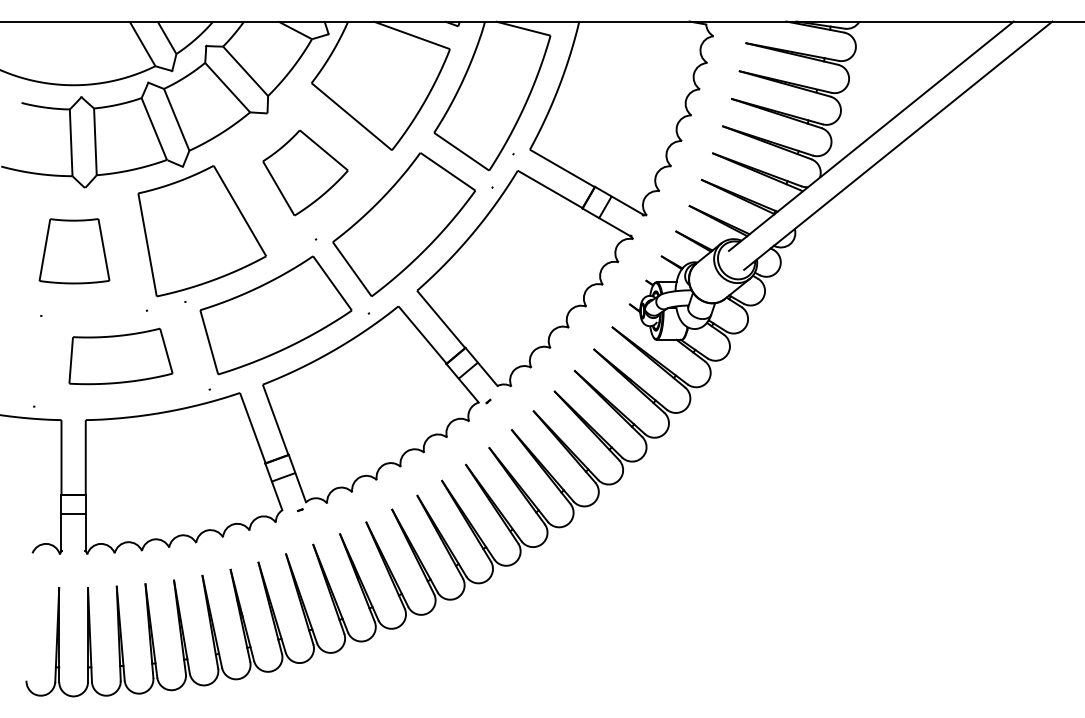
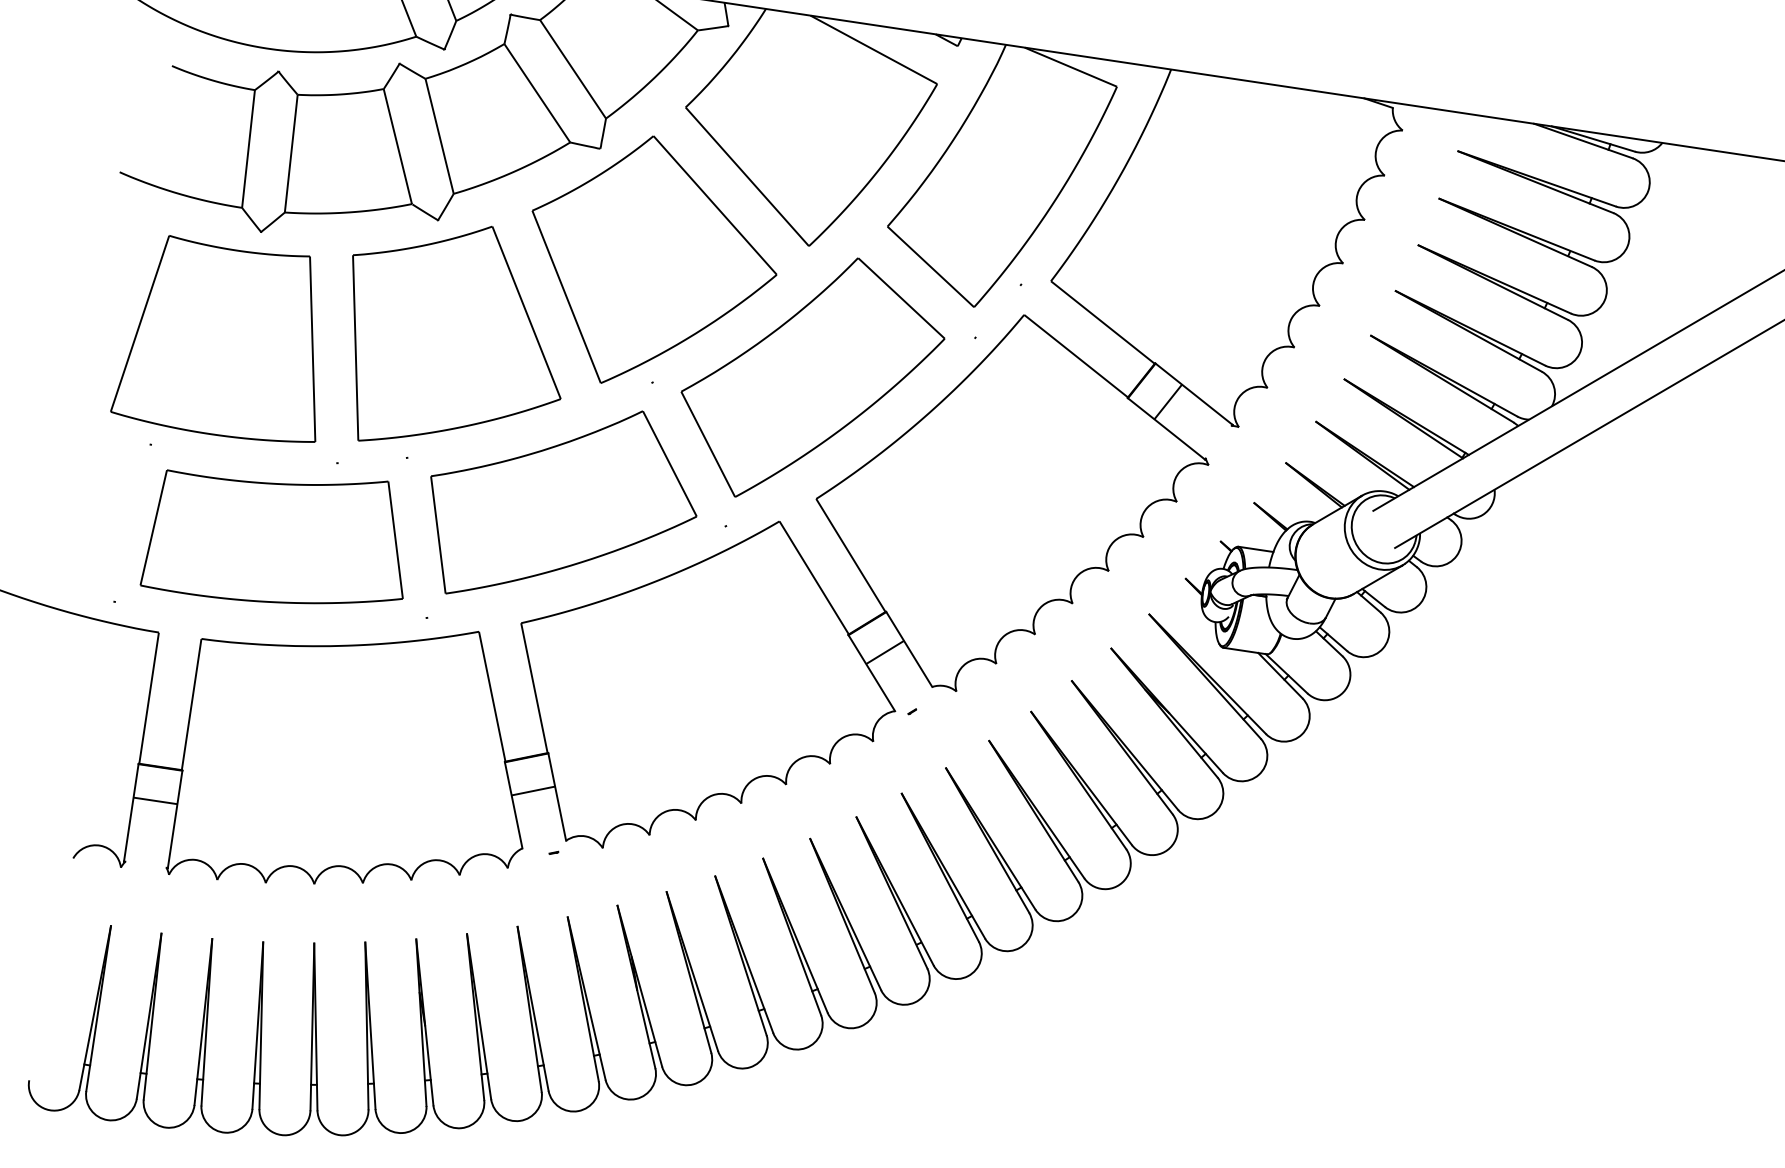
part: (305, 172) -> (651, 262), size x1.67
part: (74, 250) -> (226, 338), size x1.67
part: (120, 356) -> (279, 536), size x1.43

